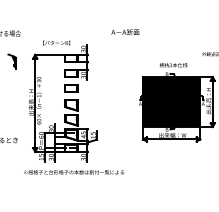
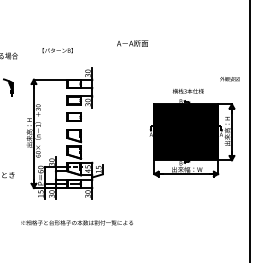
text: (125, 32) -> (132, 43), moved
text: (56, 42) -> (57, 50), moved
text: (73, 172) -> (76, 222), moved

